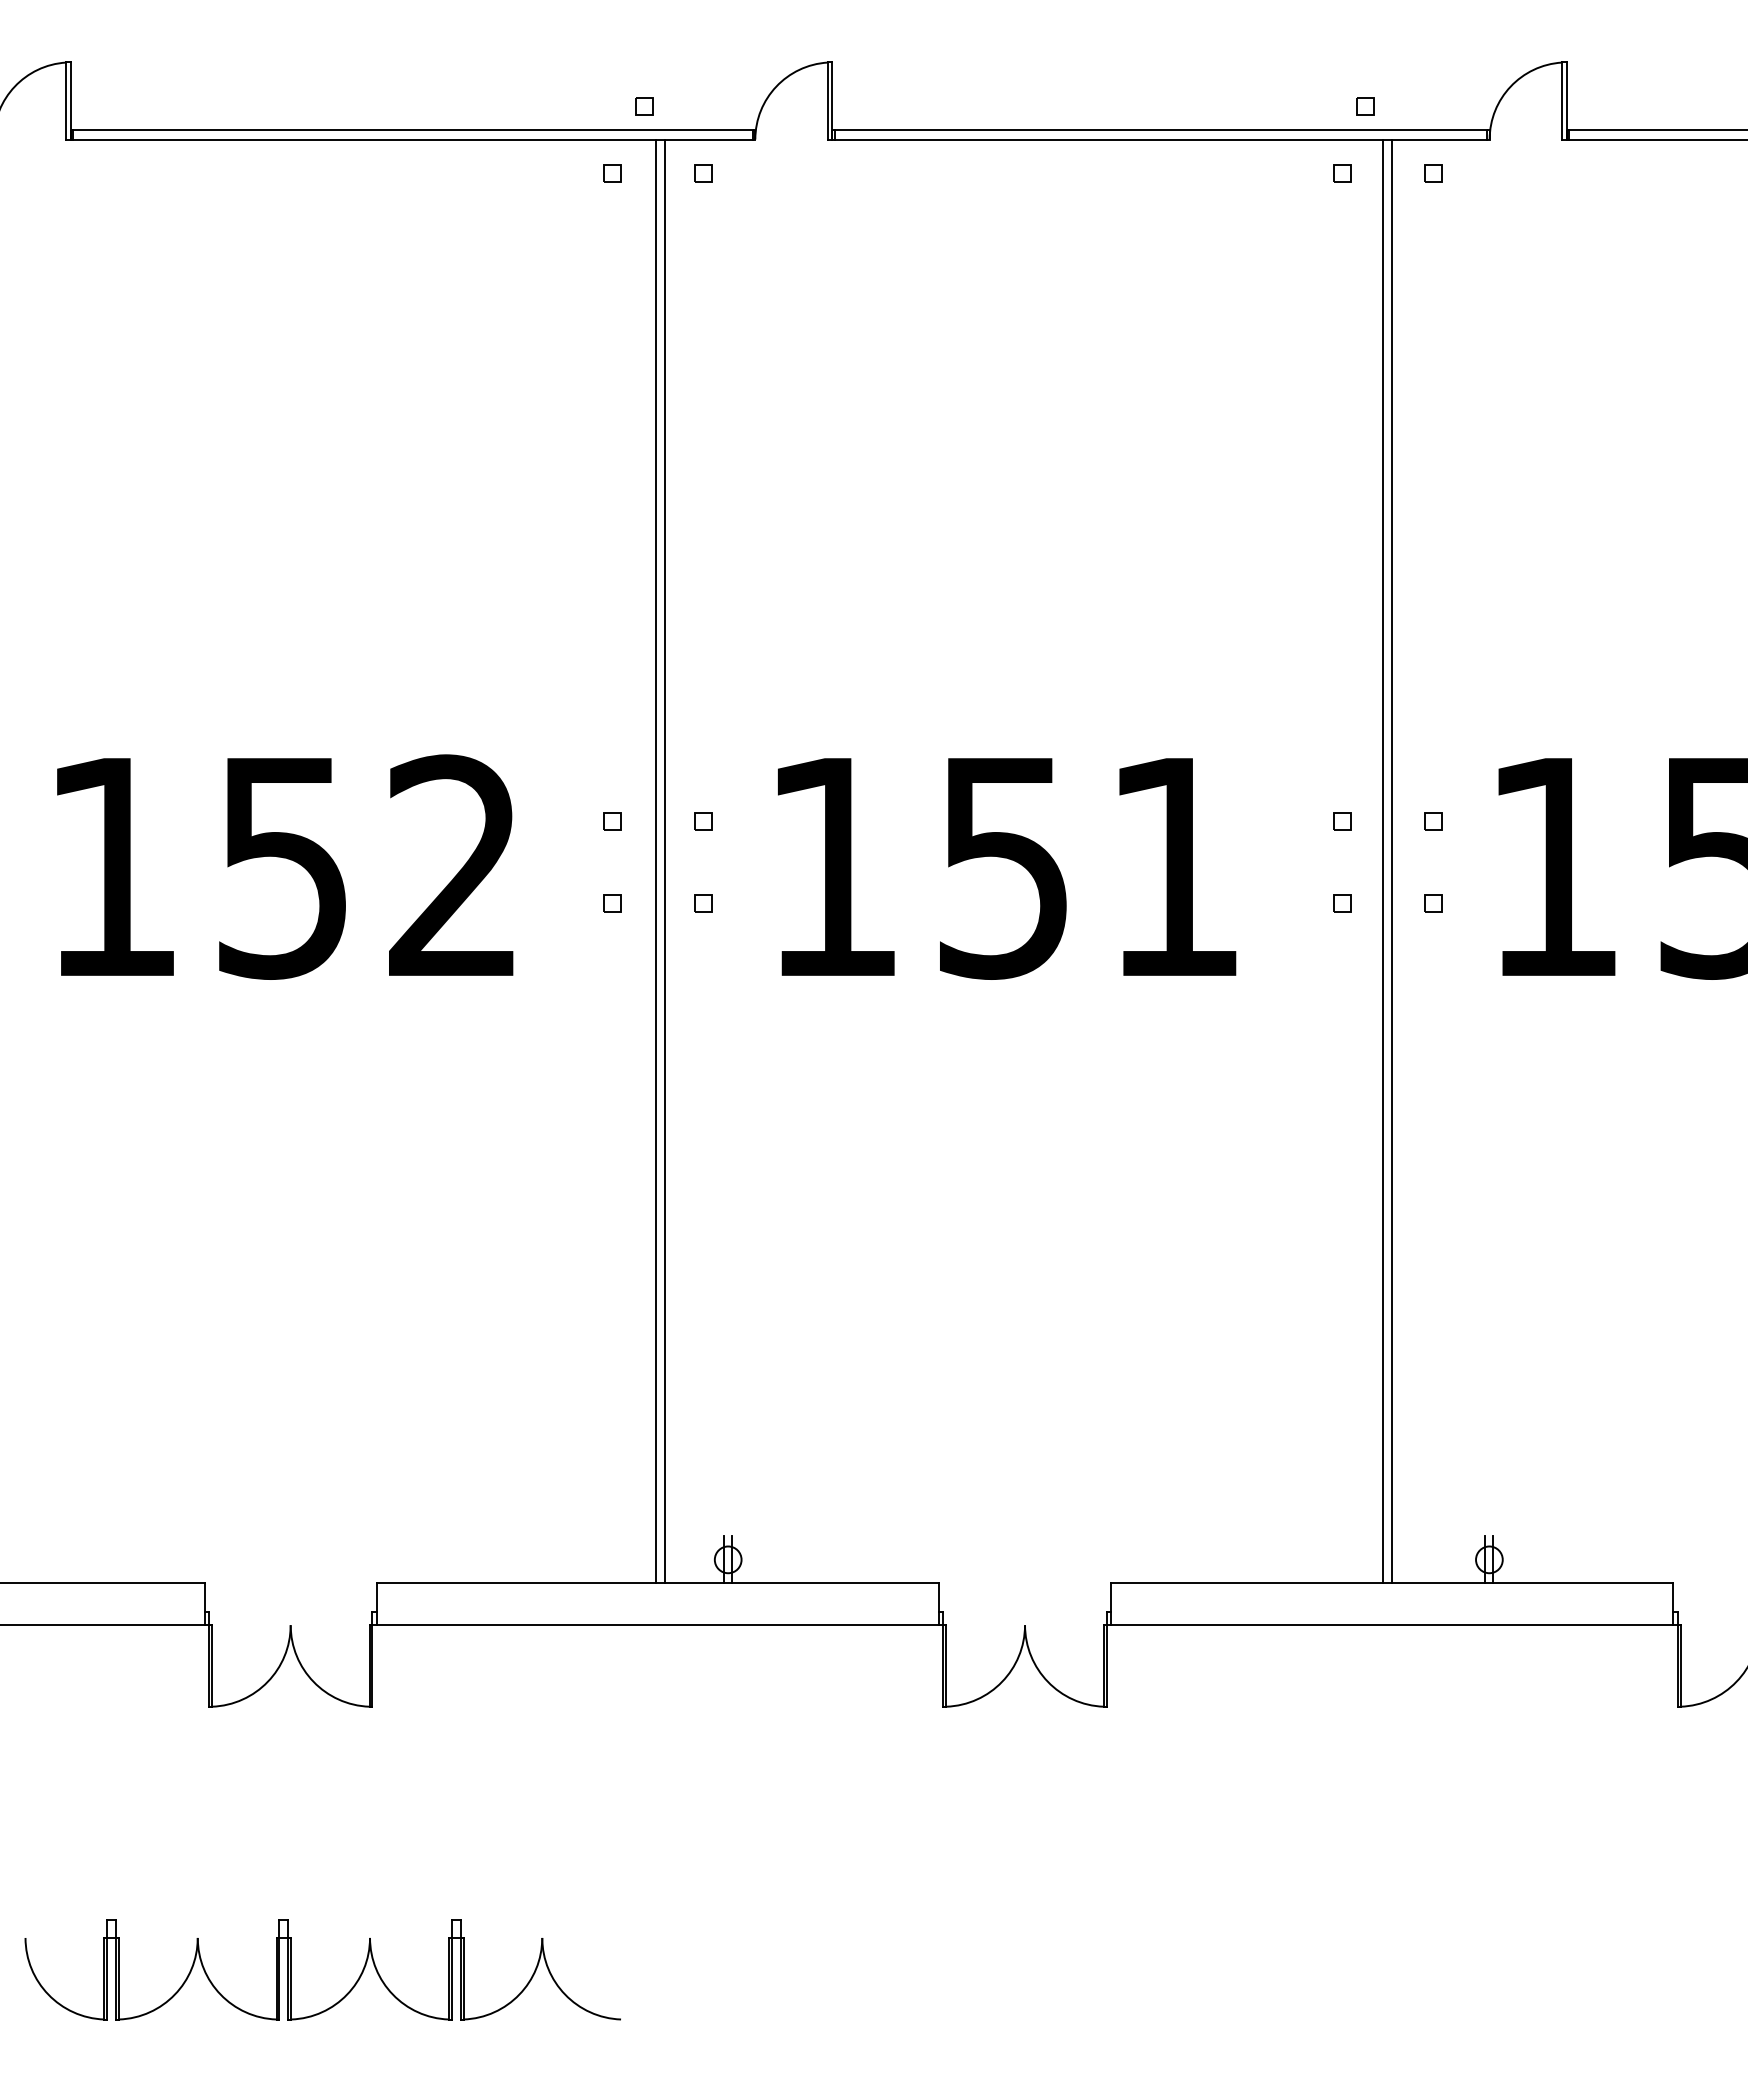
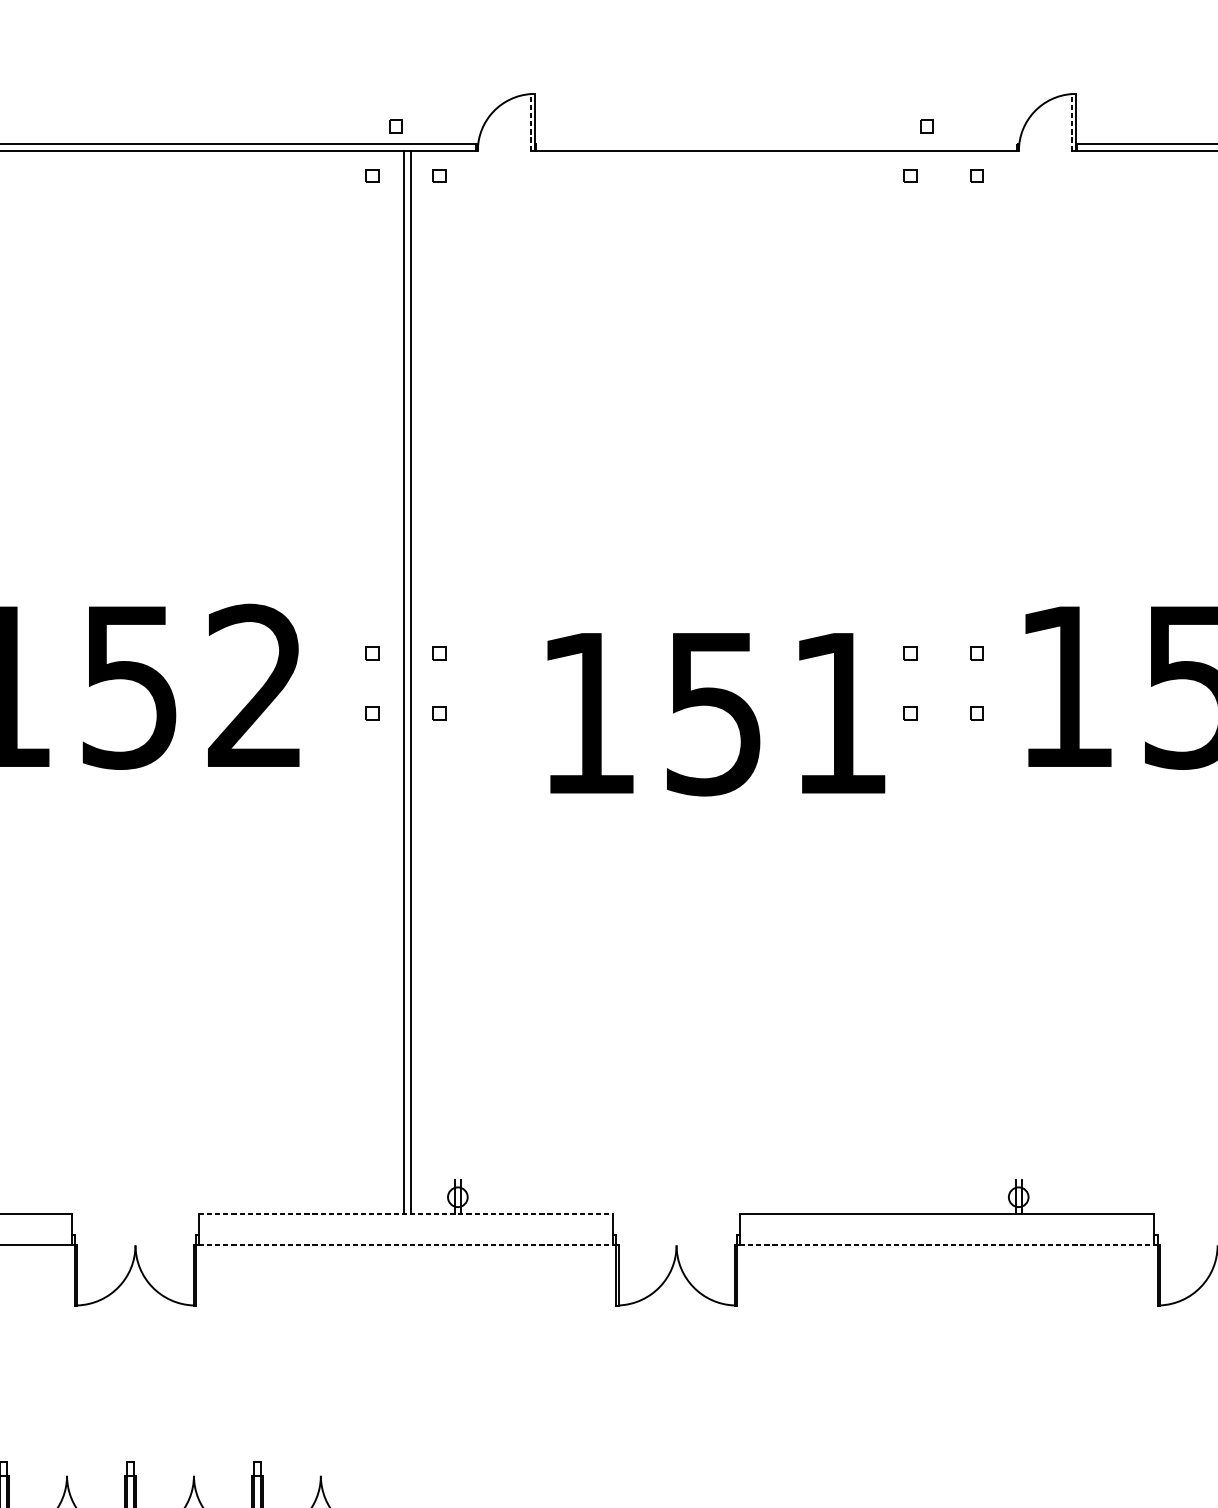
line: (827, 100) -> (531, 122), solid -> dashed
line: (1562, 100) -> (1072, 122), solid -> dashed
line: (1160, 130) -> (776, 144), removed
line: (1383, 861) -> (940, 682), removed
line: (1392, 861) -> (947, 682), removed
text: (1007, 868) -> (716, 714), moved
line: (658, 1583) -> (406, 1214), solid -> dashed
line: (658, 1625) -> (406, 1245), solid -> dashed
line: (1392, 1625) -> (947, 1245), solid -> dashed

